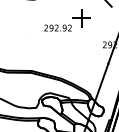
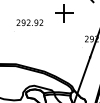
text: (57, 27) -> (29, 22), moved

